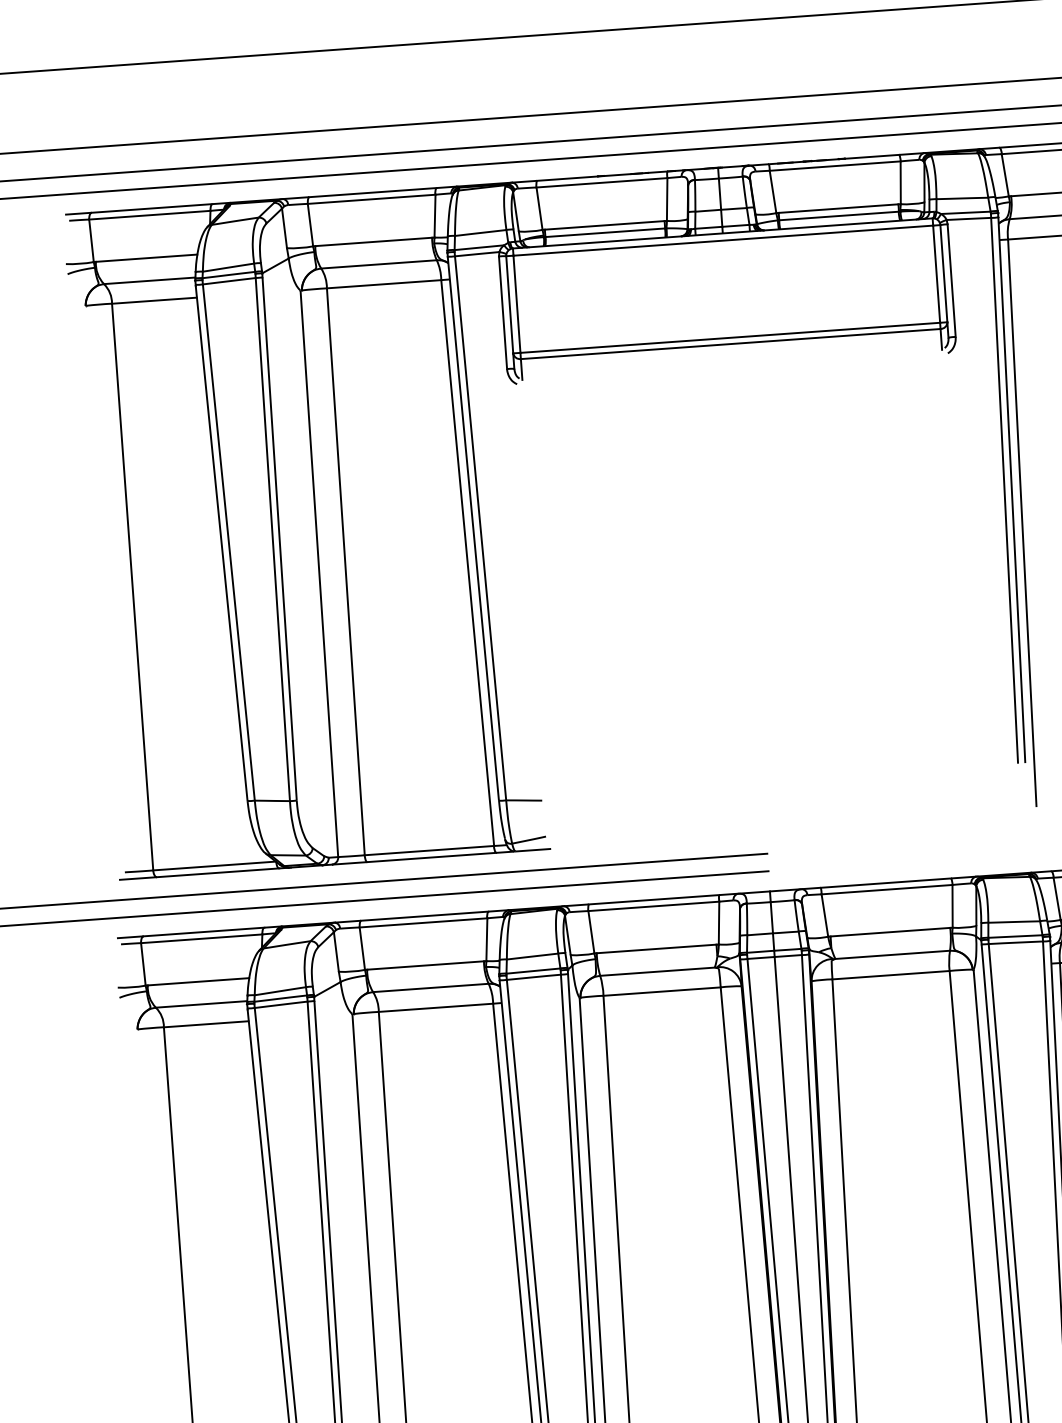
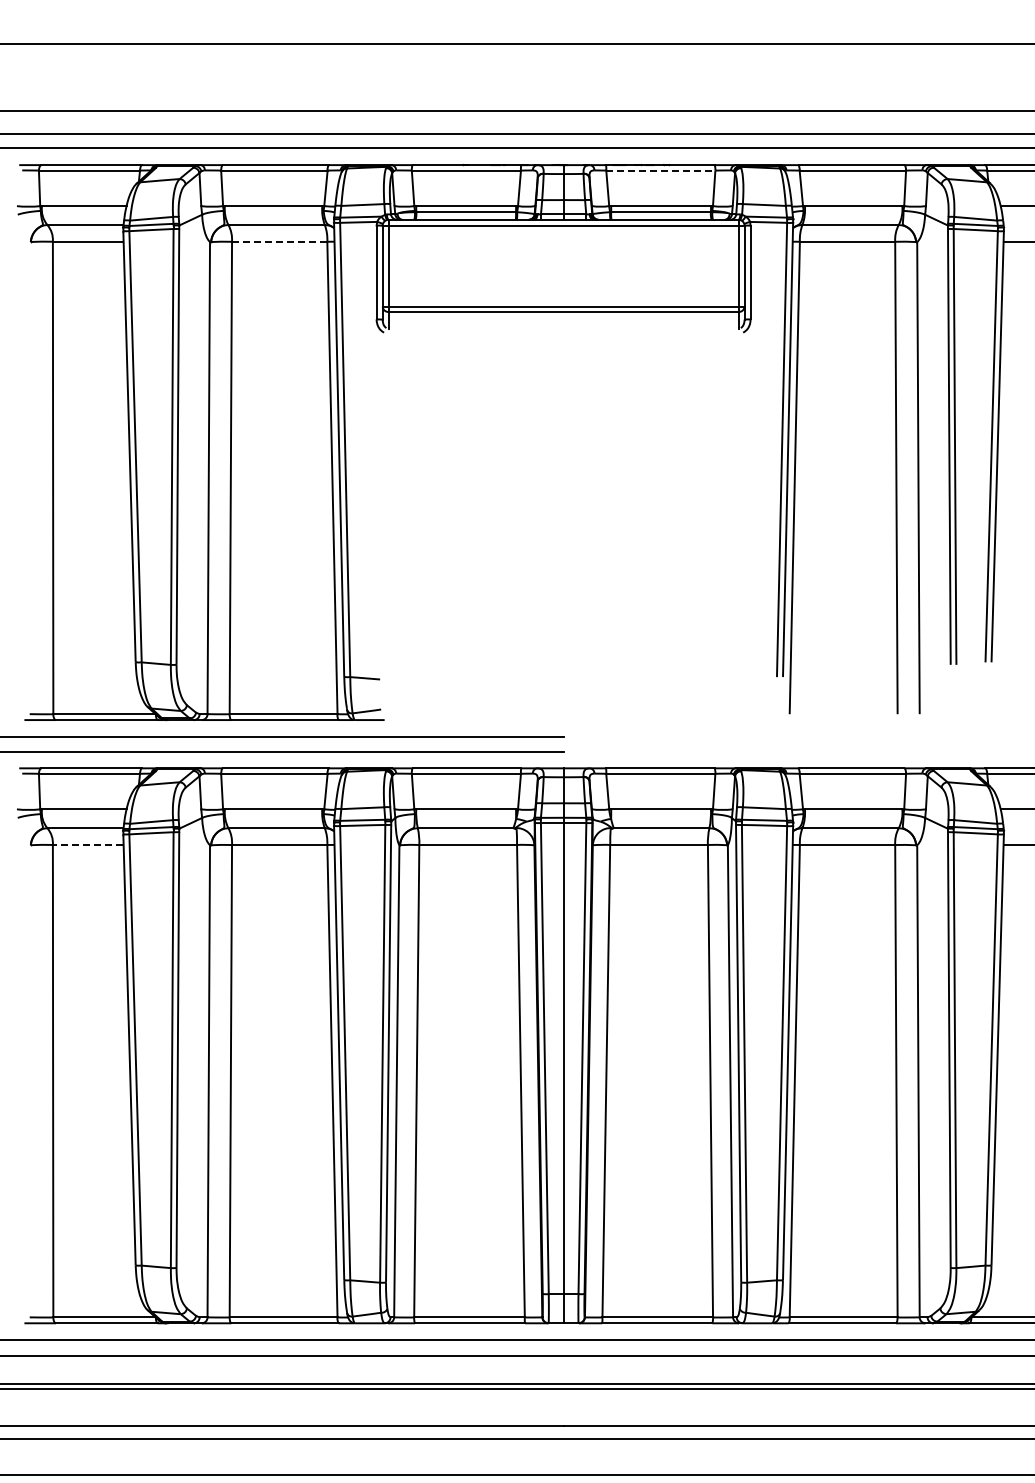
line: (834, 165) -> (660, 170), solid -> dashed
line: (383, 283) -> (279, 241), solid -> dashed
line: (205, 1024) -> (87, 845), solid -> dashed

